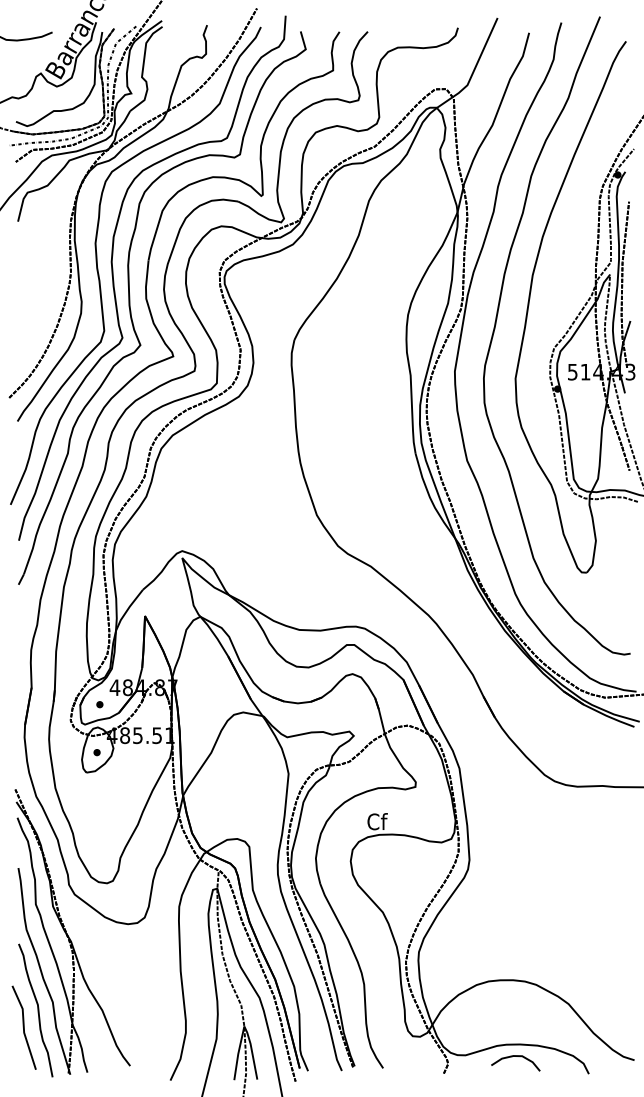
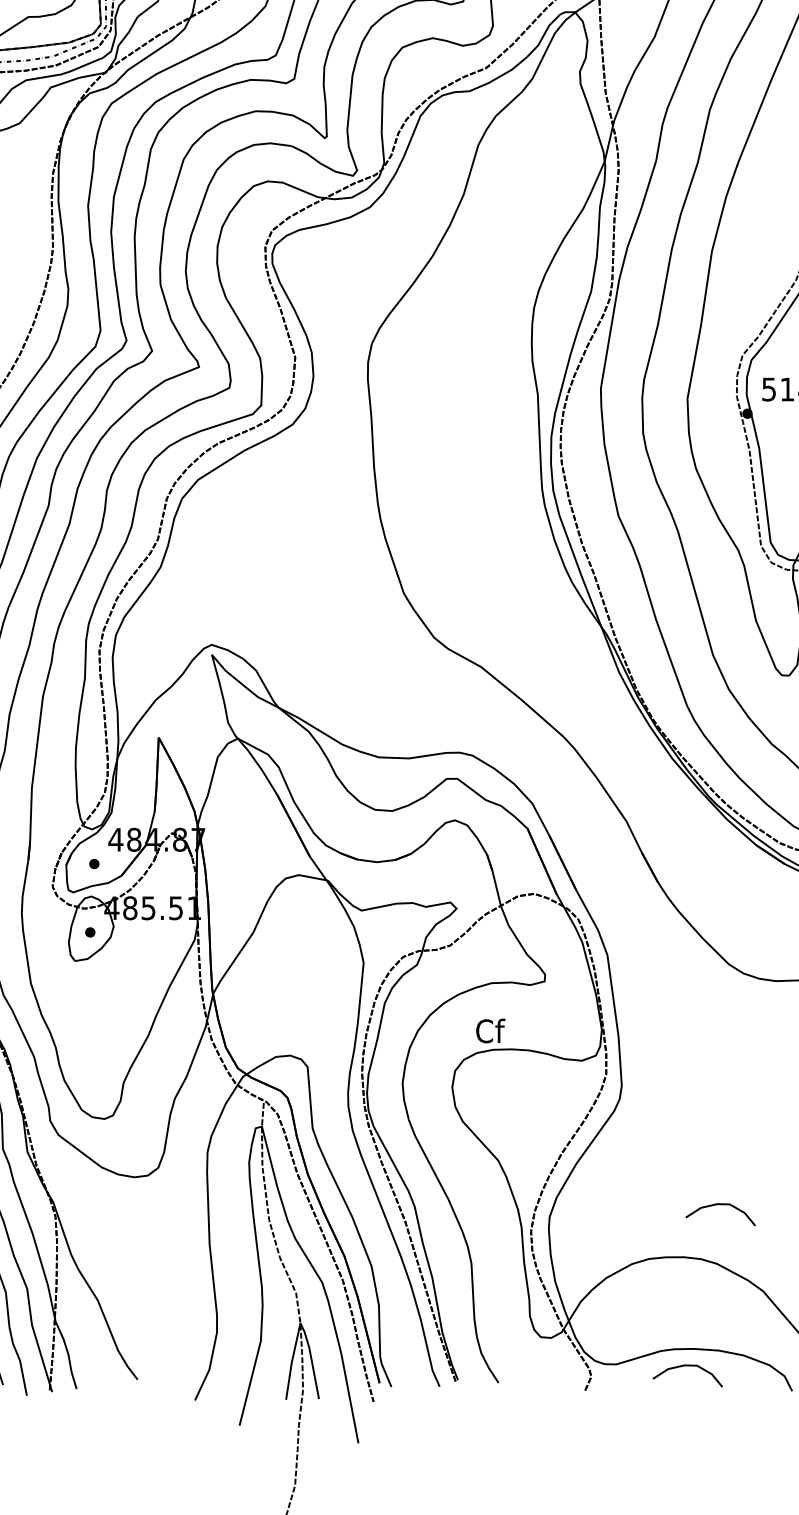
curve: (535, 944) -> (715, 1206), added

